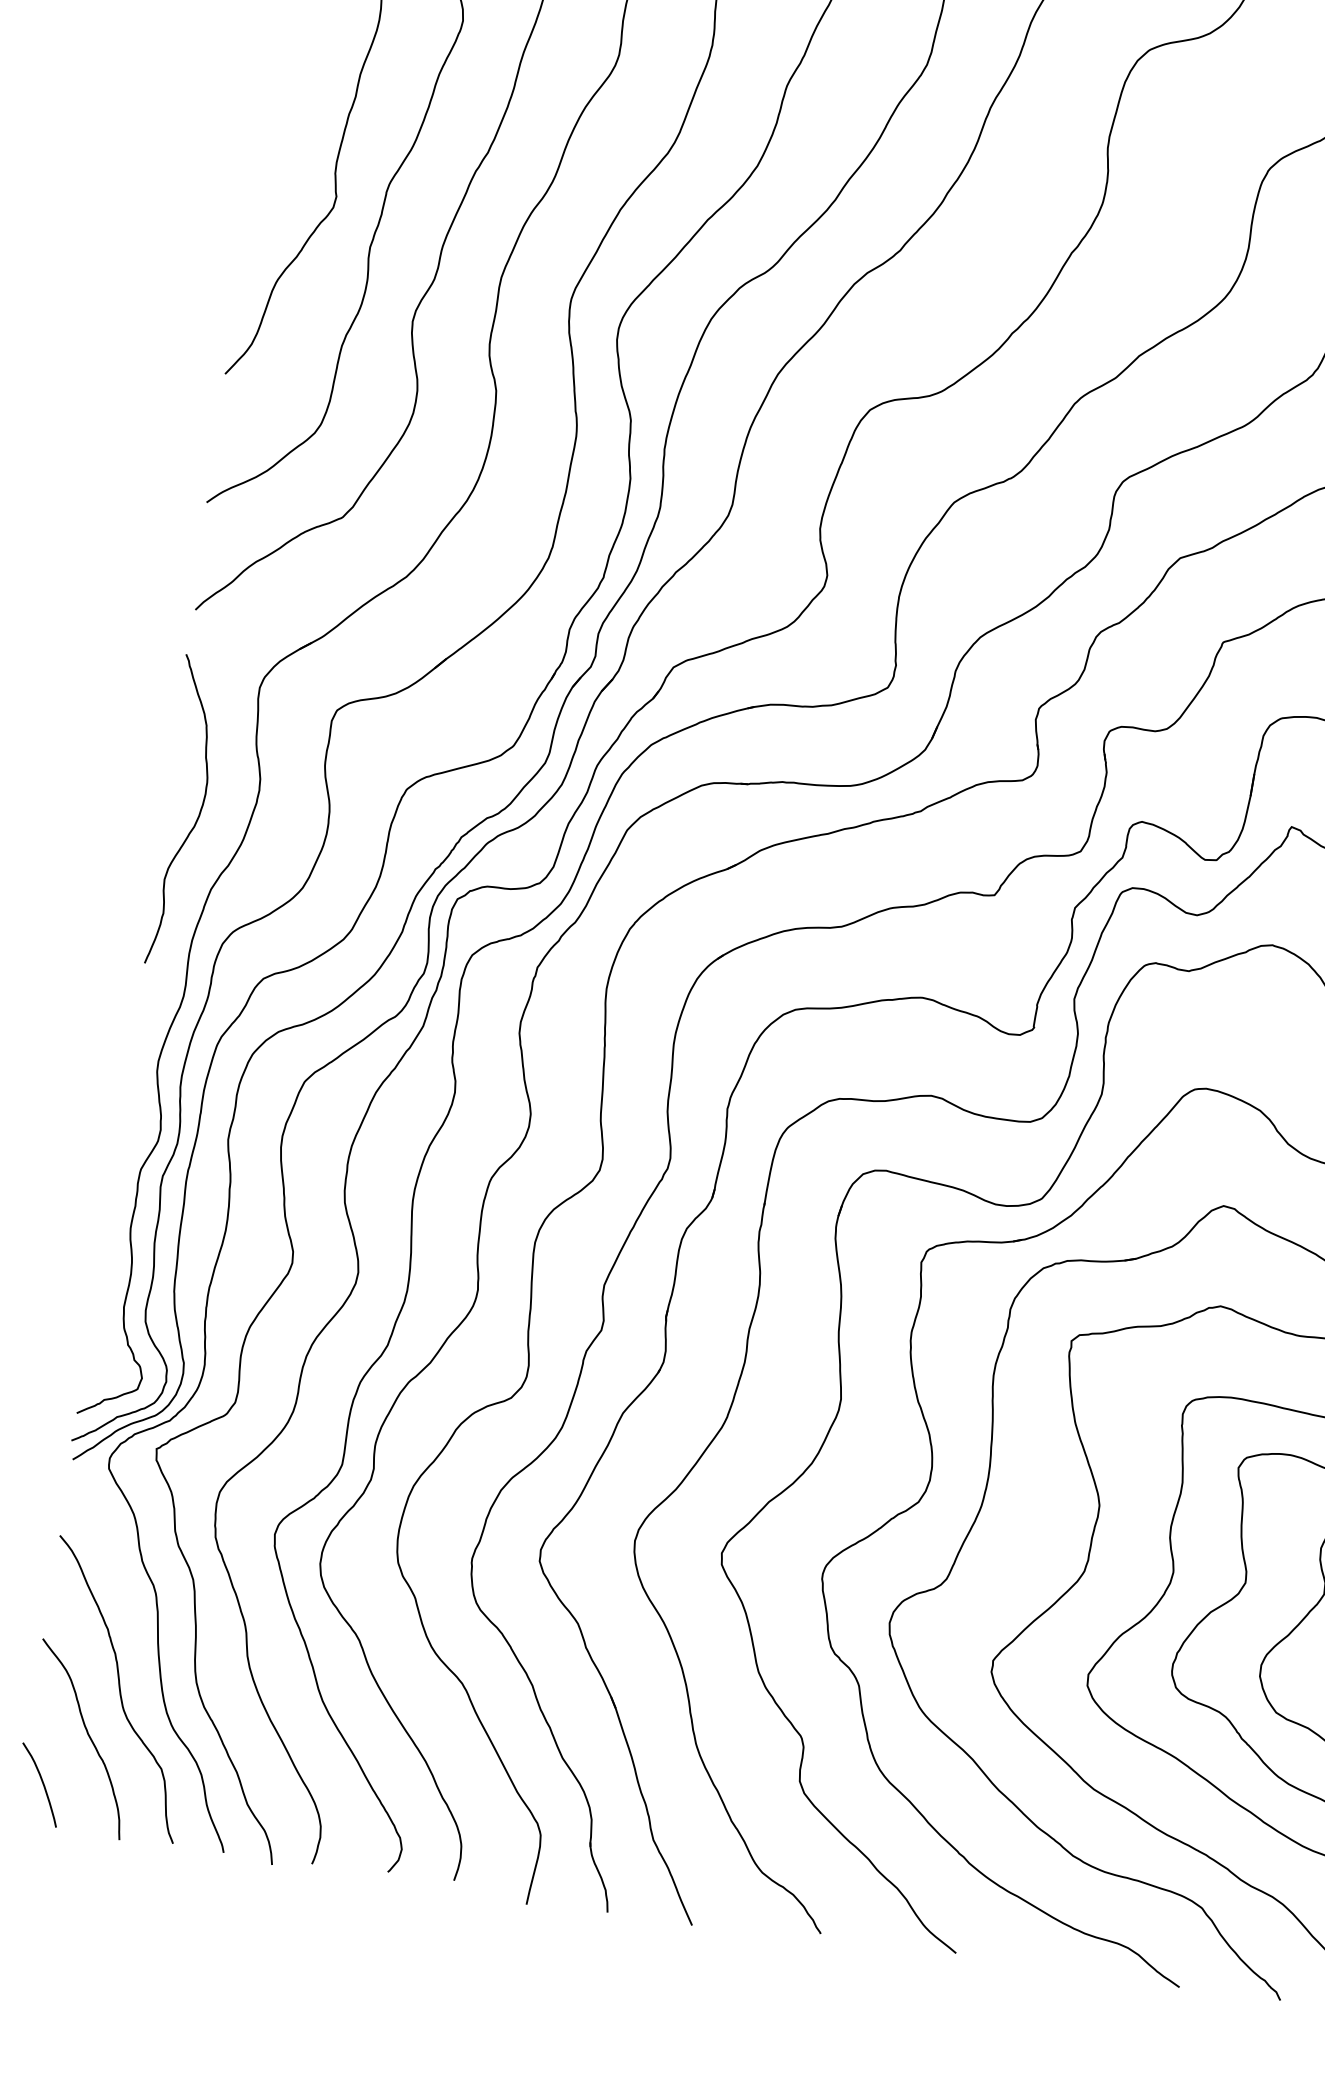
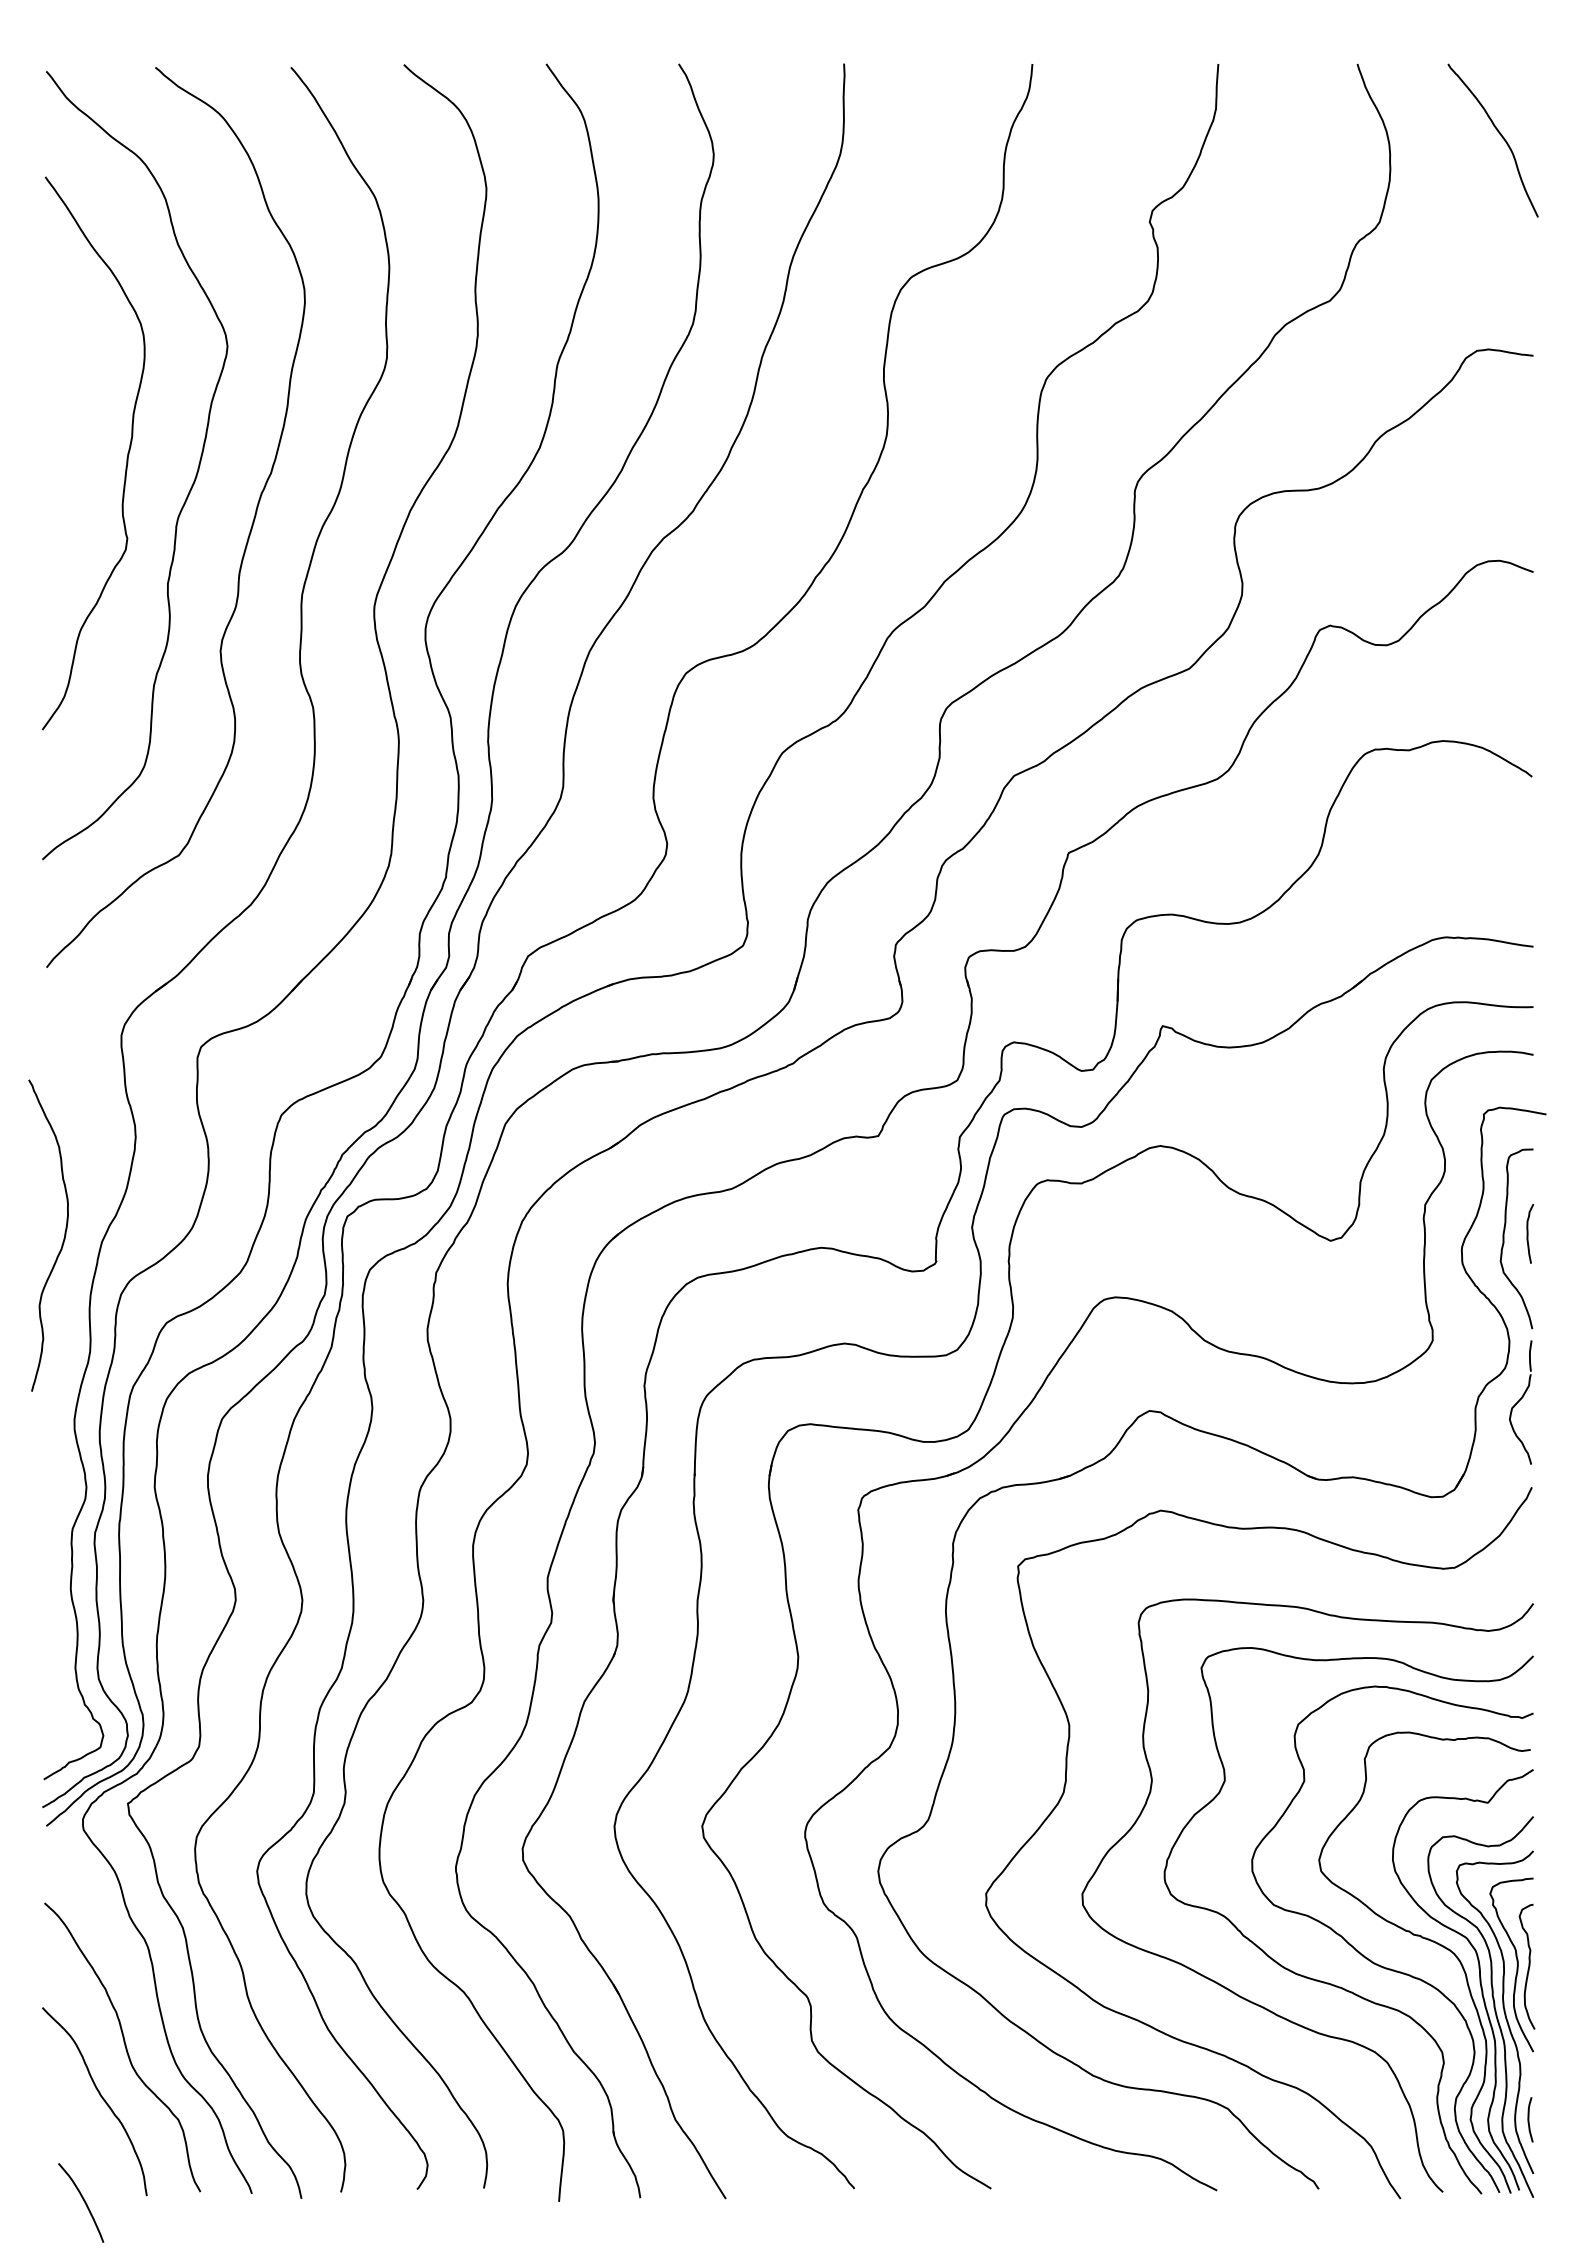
curve: (196, 819) -> (62, 1241), moved
curve: (42, 1783) -> (83, 2201), moved

